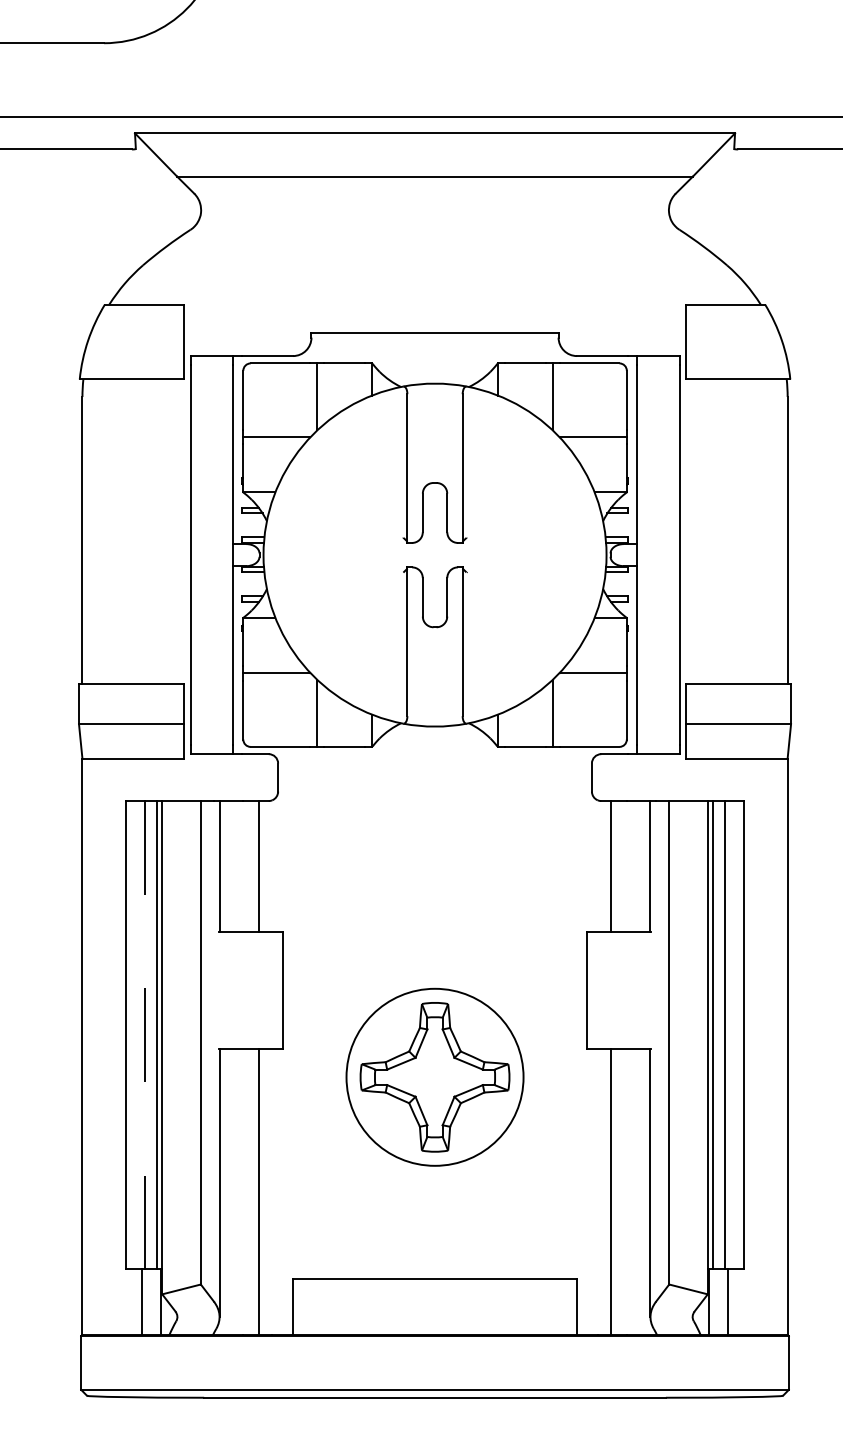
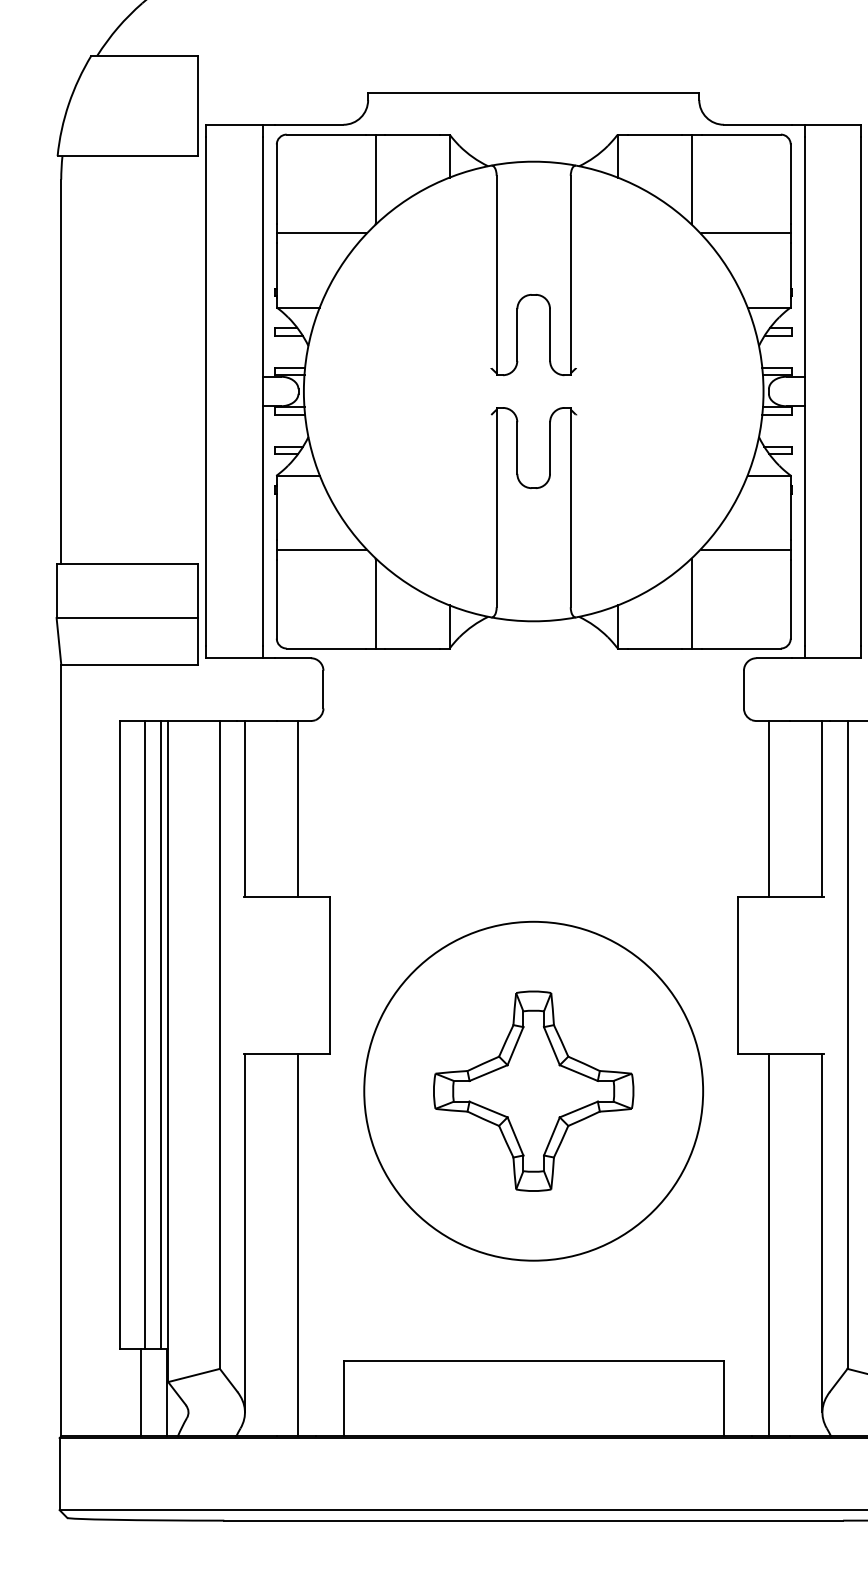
line: (144, 1035) -> (144, 1035), dashed -> solid
circle: (434, 1076) -> (532, 1090), size x1.43

